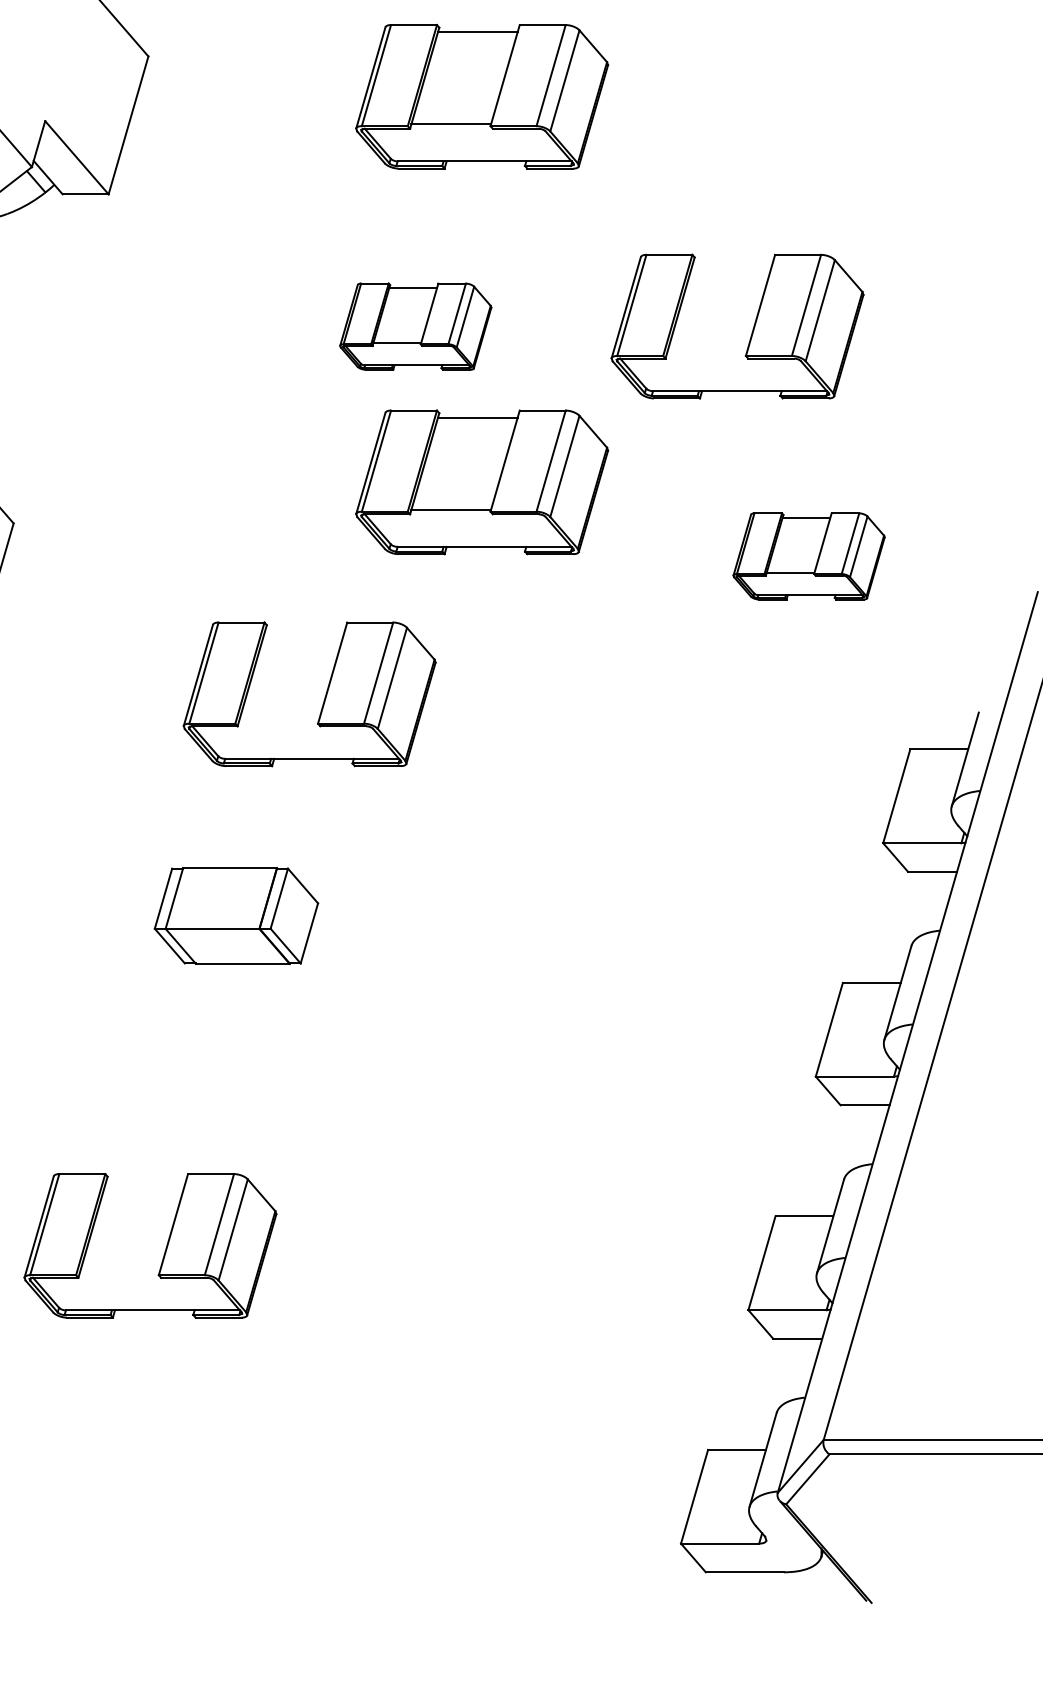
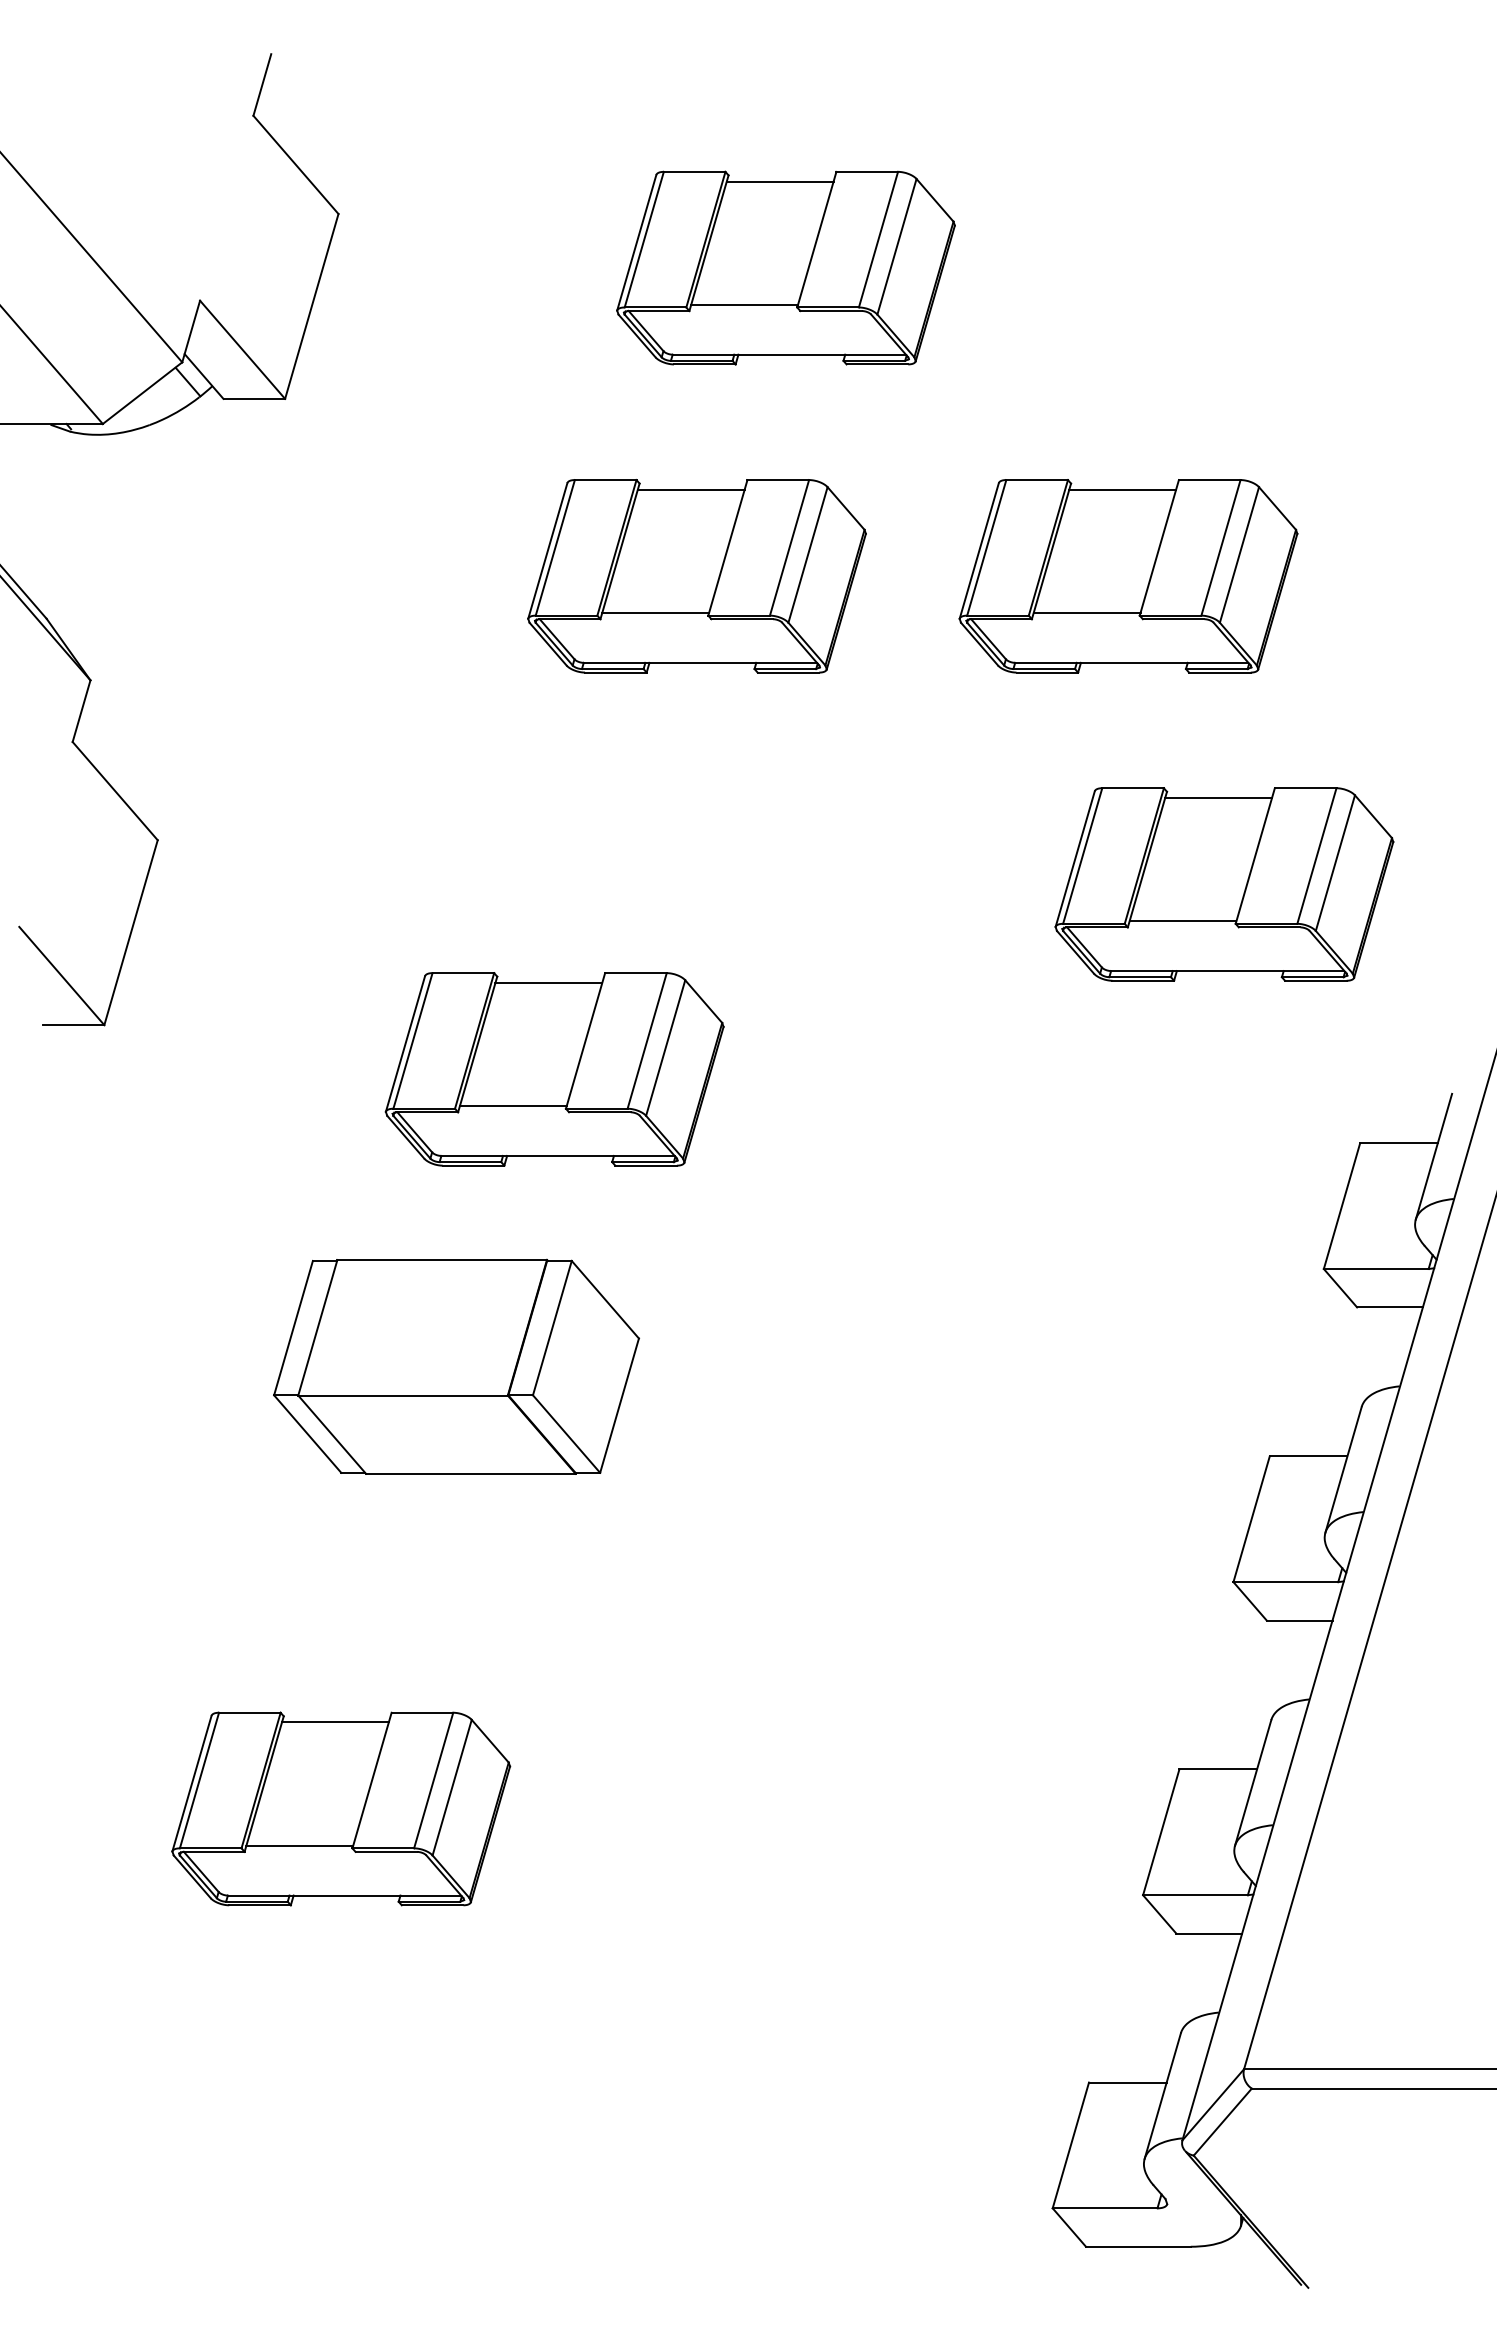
line: (733, 261) -> (1122, 489), added
part: (415, 326) -> (696, 576), size x1.67
line: (706, 354) -> (1086, 613), added
part: (481, 481) -> (785, 784), removed
part: (809, 556) -> (1224, 884), size x1.67
line: (305, 629) -> (548, 982), added
line: (278, 722) -> (512, 1106), added
part: (236, 915) -> (456, 1366), size x1.67
line: (145, 1181) -> (334, 1722), added
line: (119, 1273) -> (299, 1845), added

